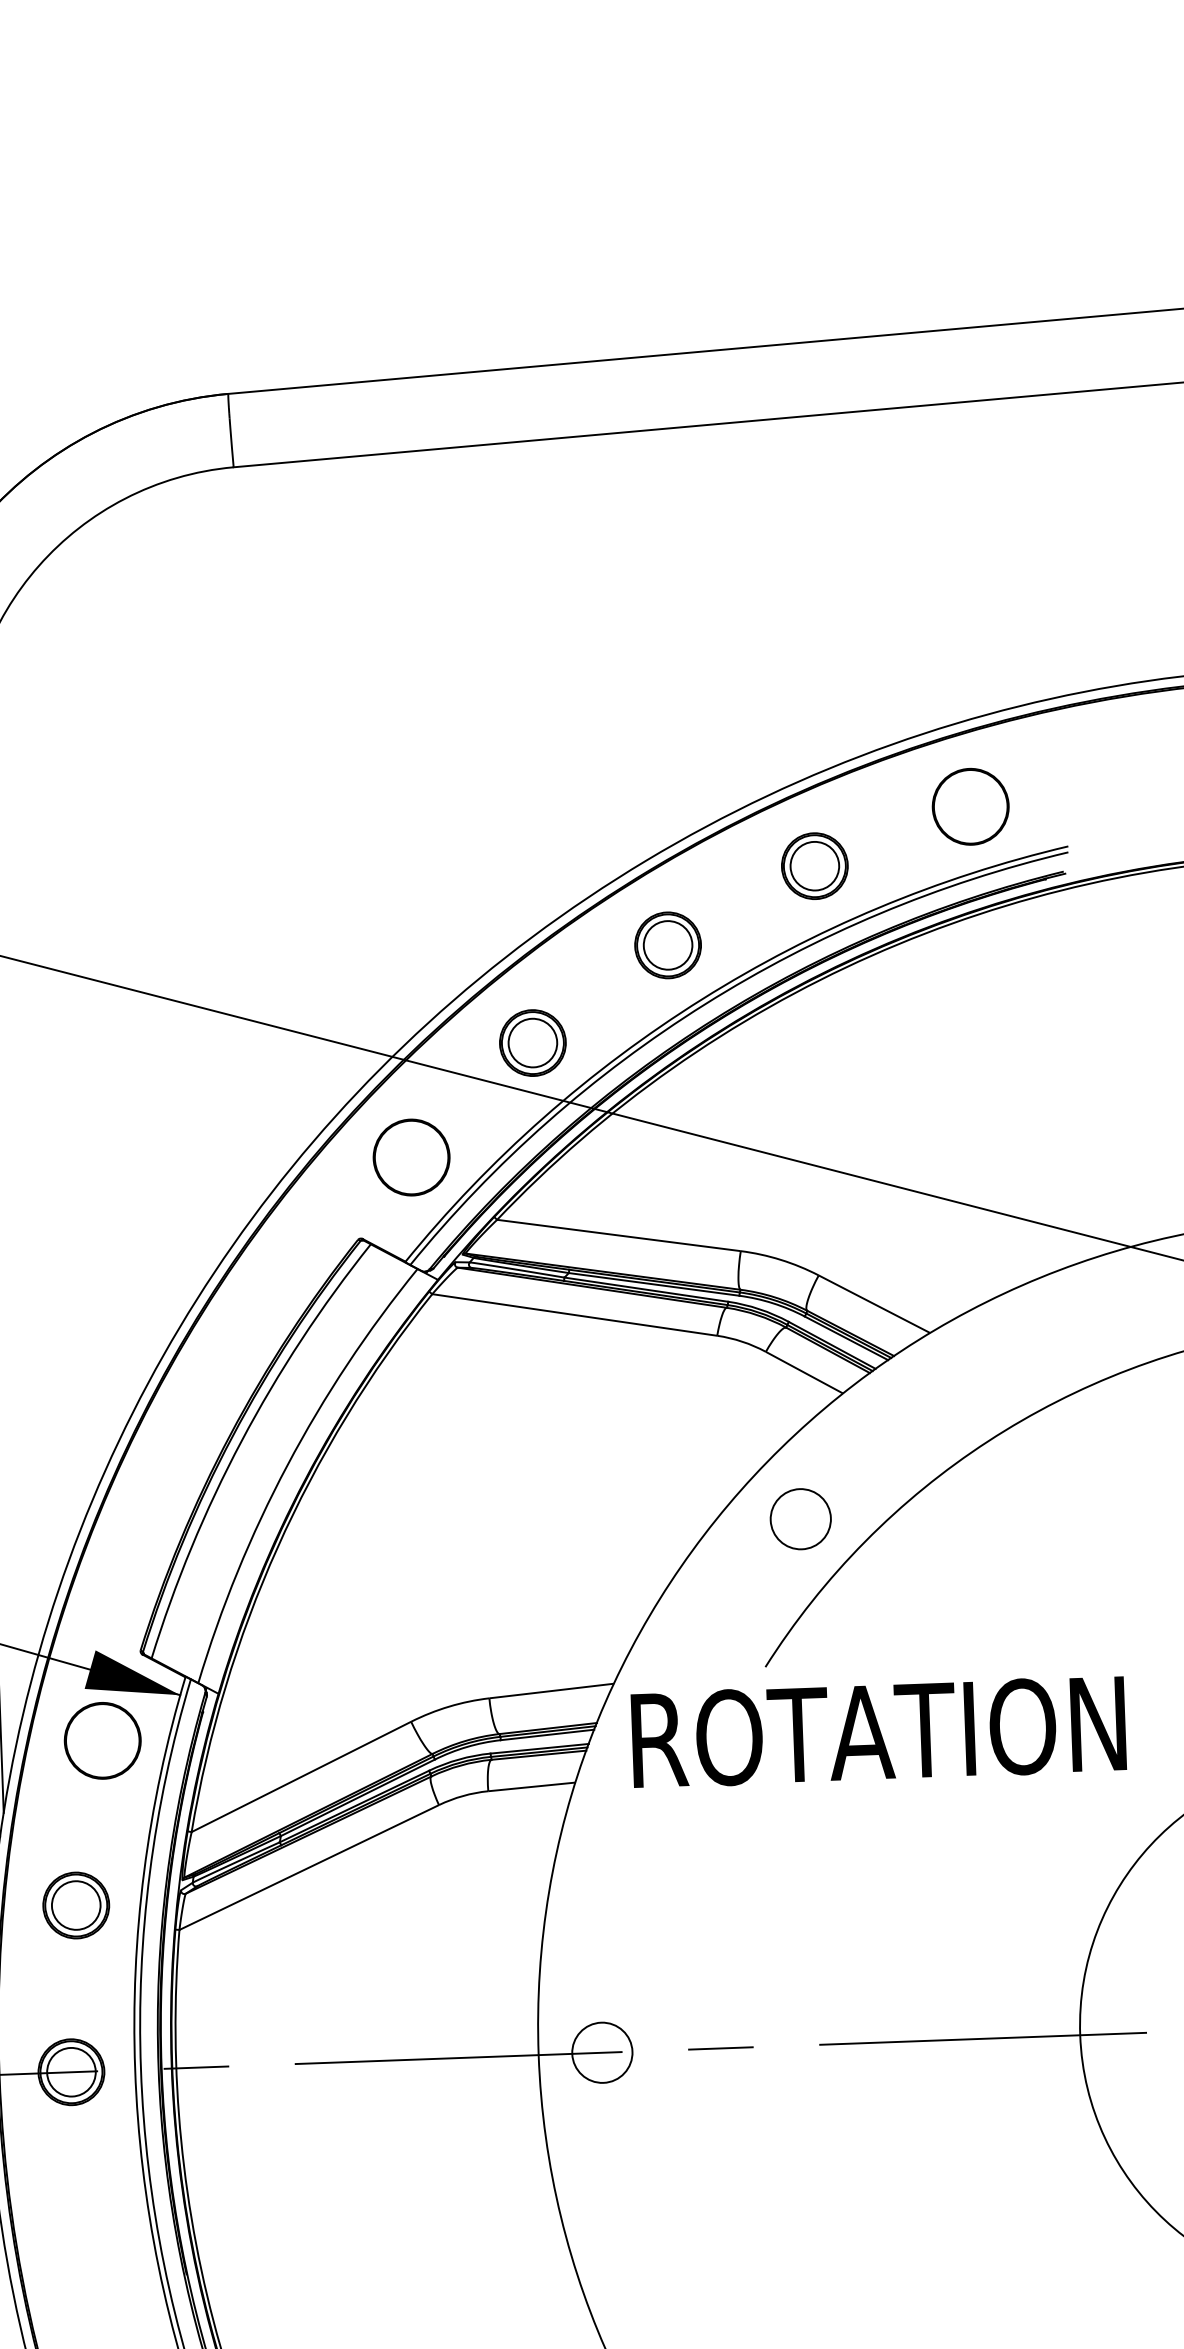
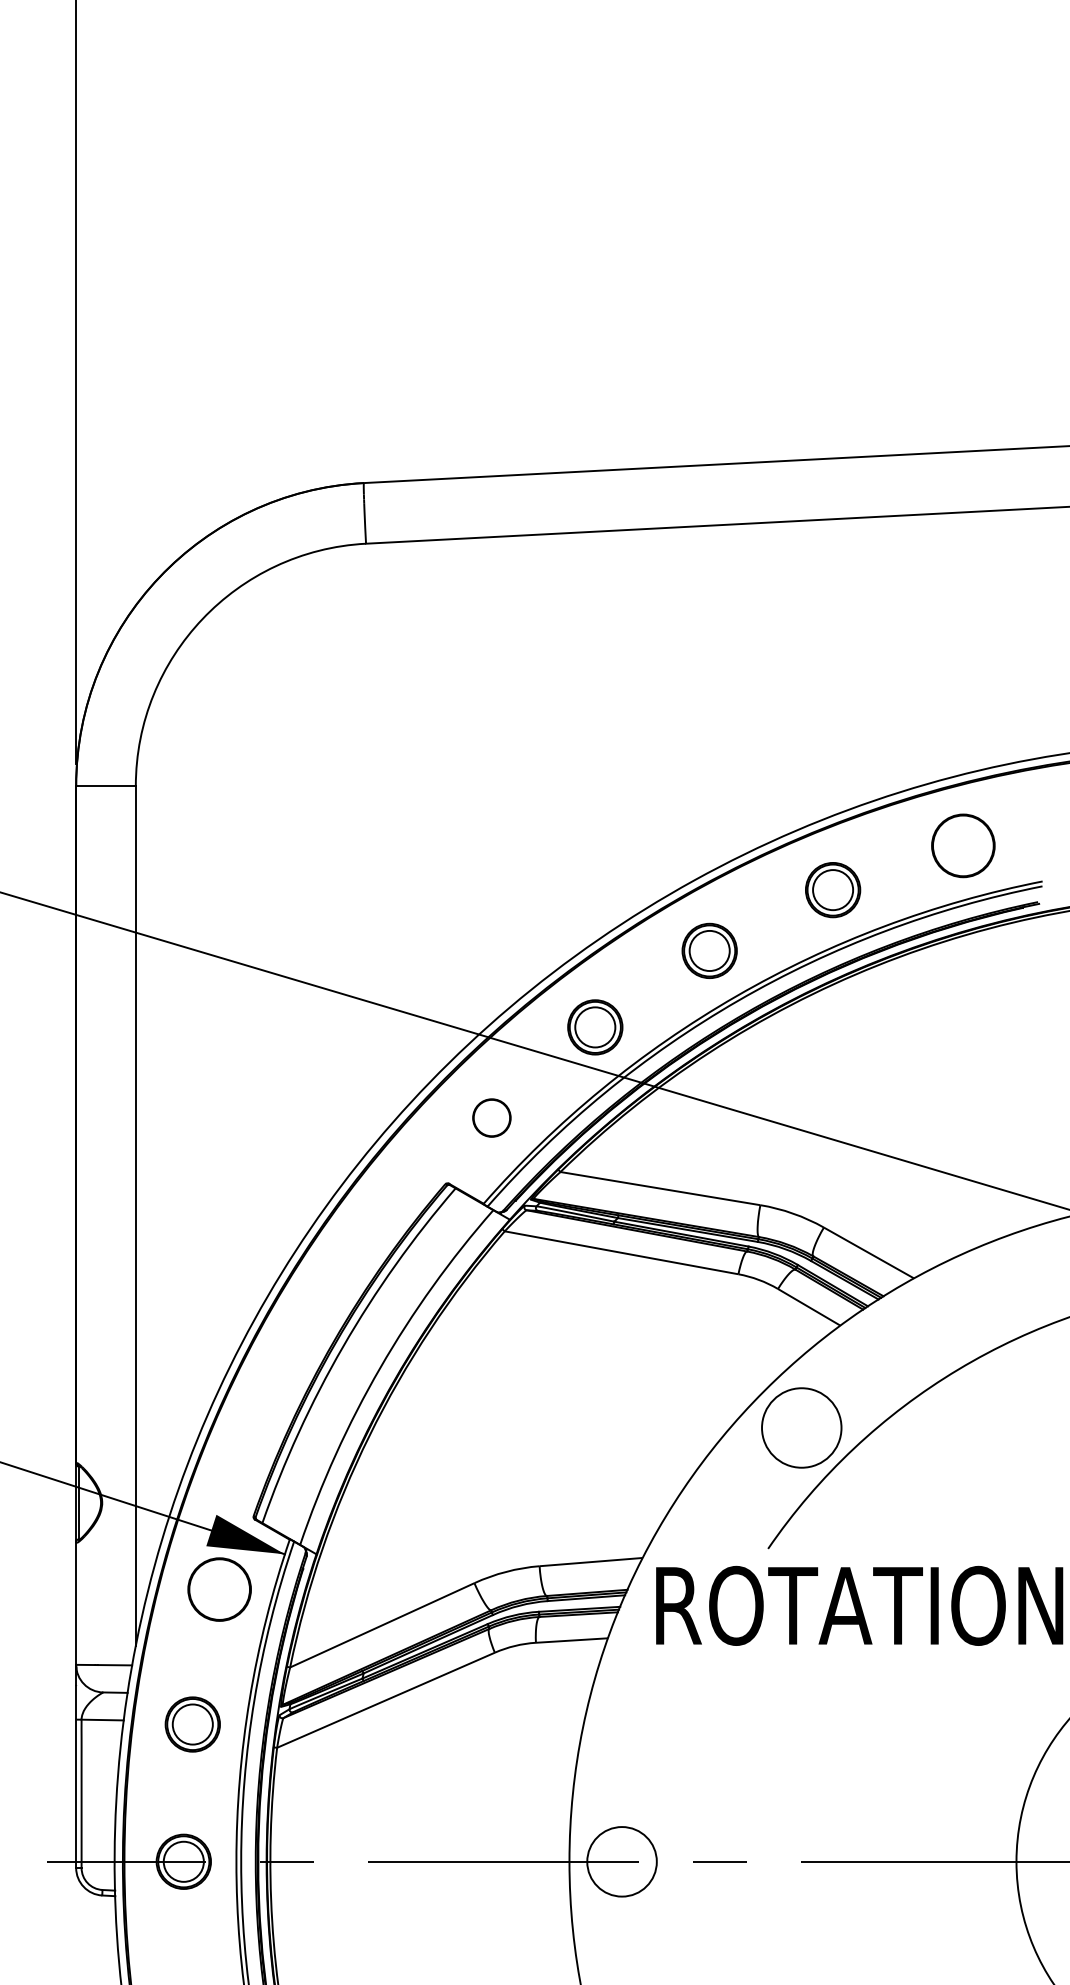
part: (411, 1156) -> (491, 1117), size x0.6
circle: (800, 1518) -> (801, 1427), size x1.6
circle: (601, 2052) -> (621, 1861), size x1.4

